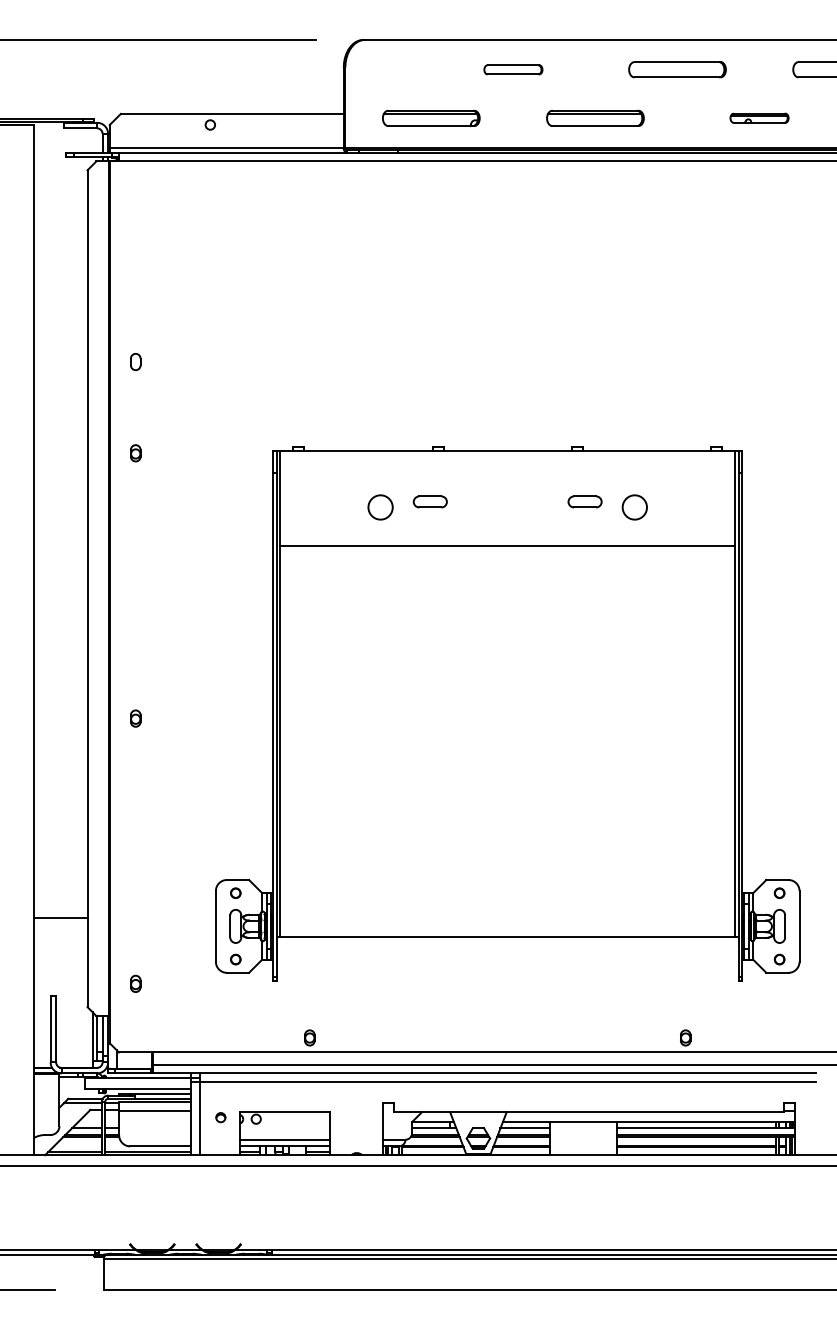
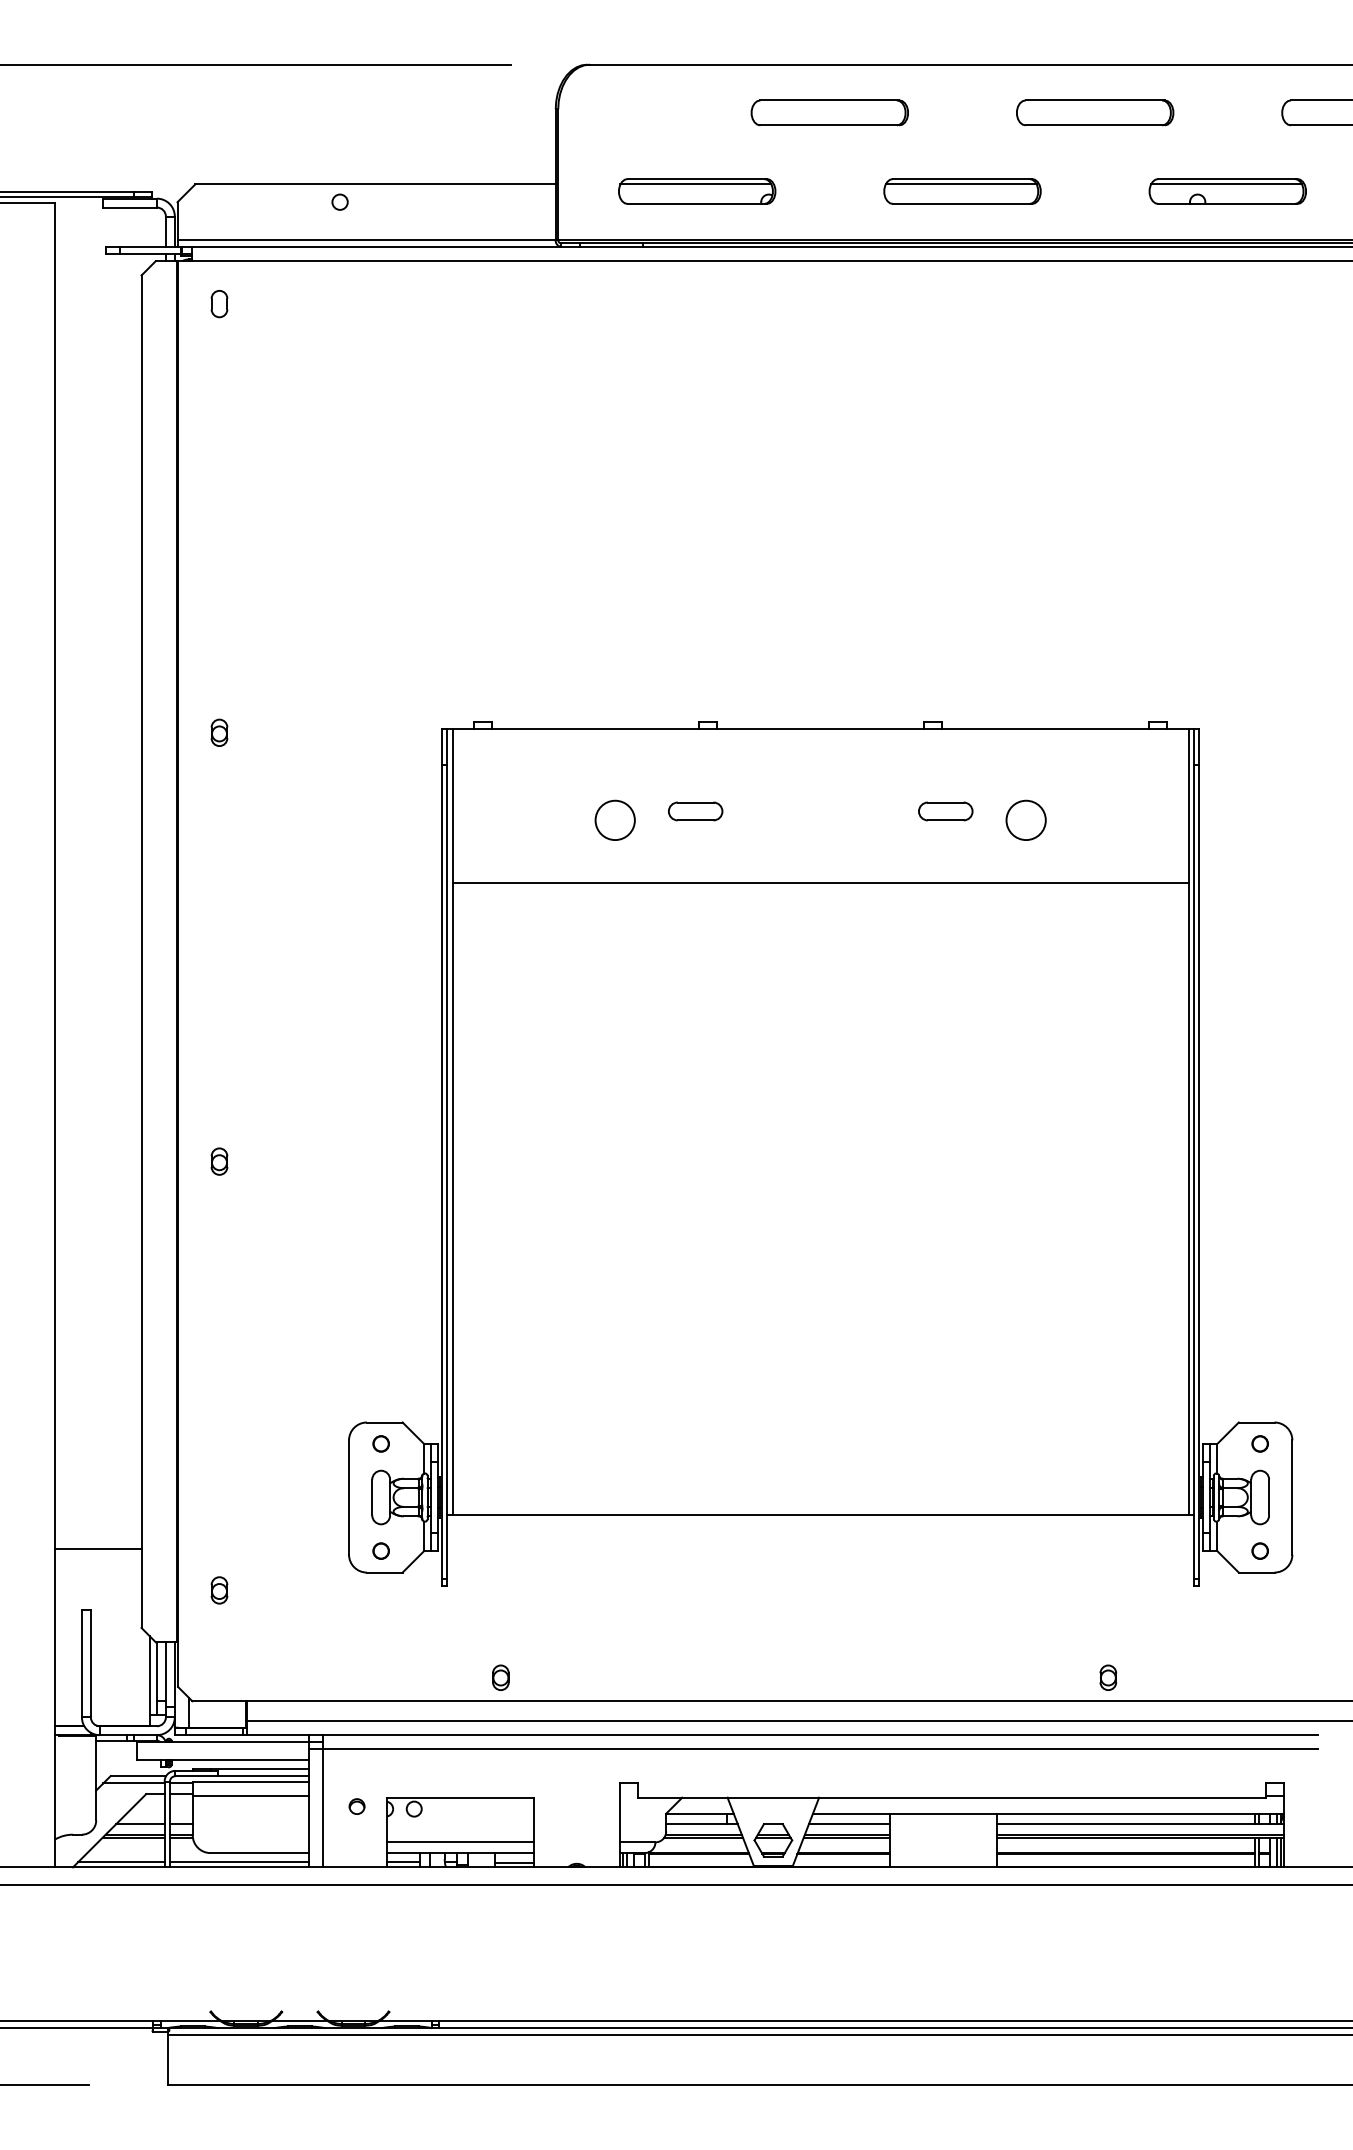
part: (513, 69) -> (830, 112), size x1.67
part: (759, 117) -> (1227, 190), size x1.67
part: (135, 362) -> (219, 304), moved
line: (60, 918) -> (97, 1549), moved

